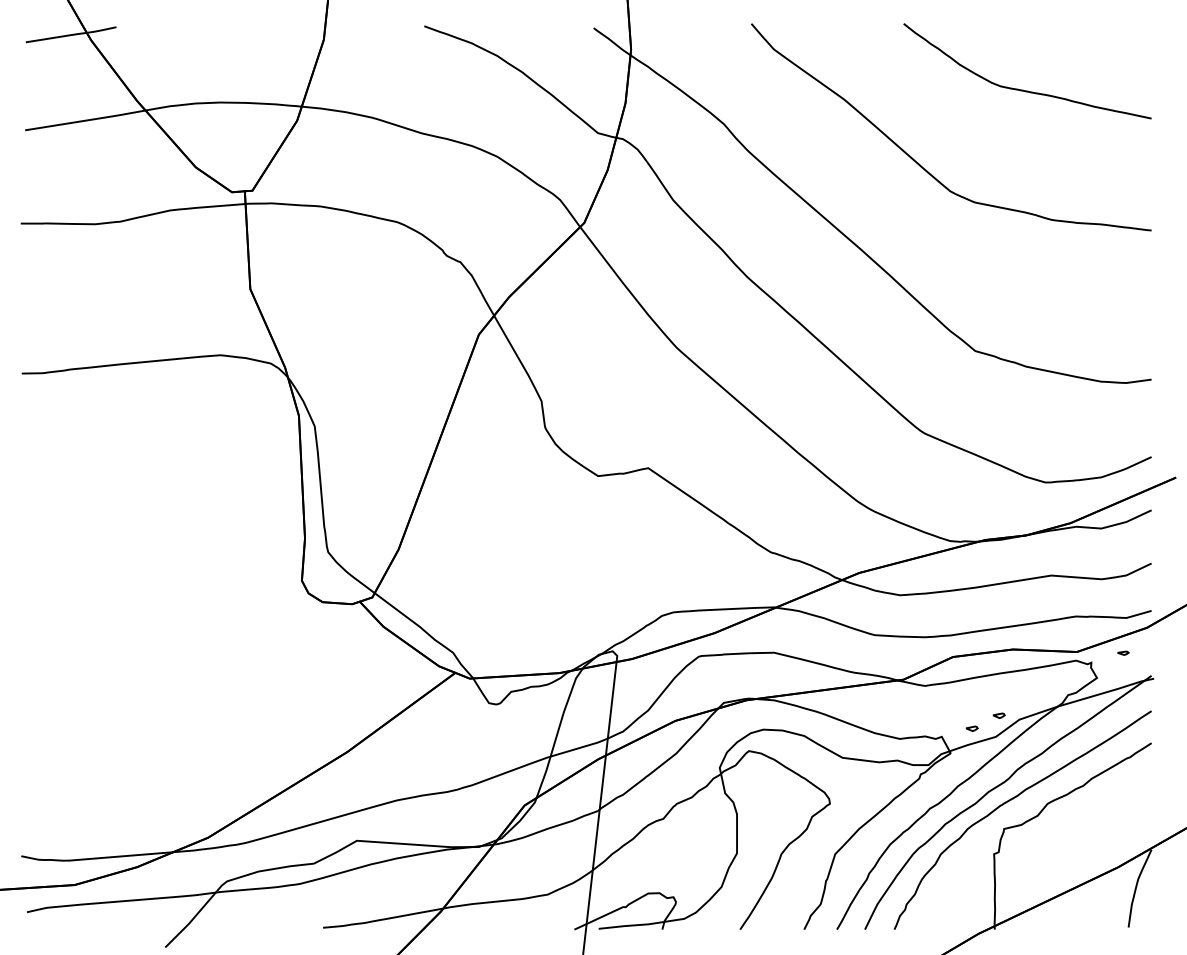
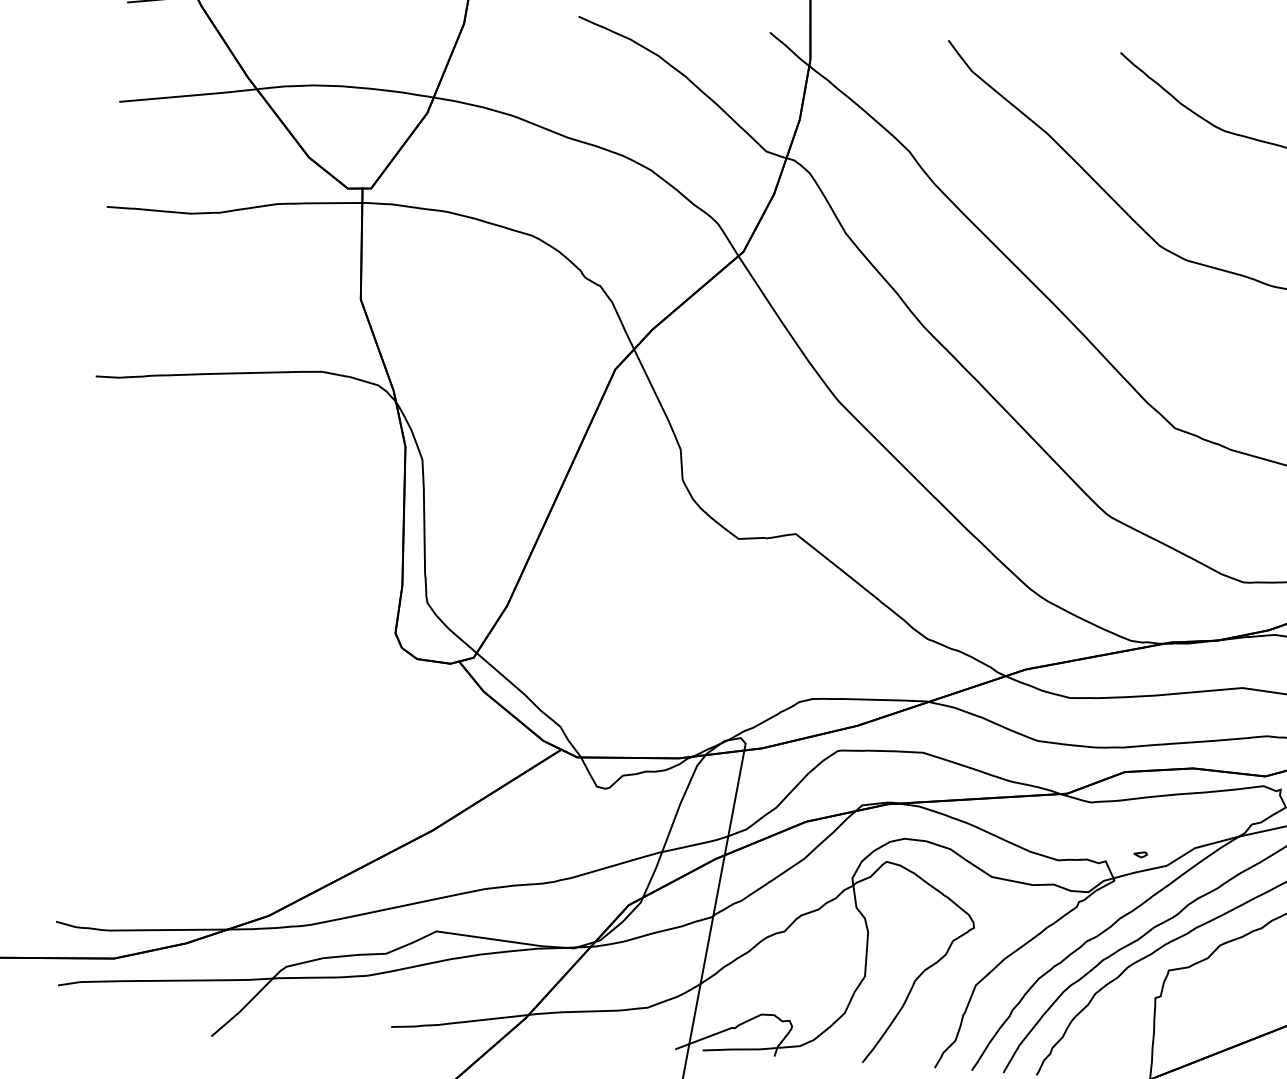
part: (998, 715) -> (1171, 841), removed

